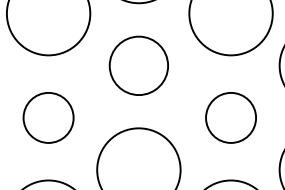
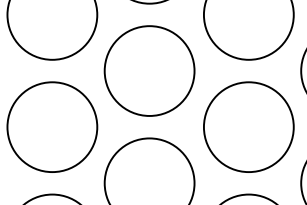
circle: (138, 65) -> (149, 70), size x1.43
circle: (48, 117) -> (52, 126), size x1.67
circle: (230, 117) -> (248, 126), size x1.67

